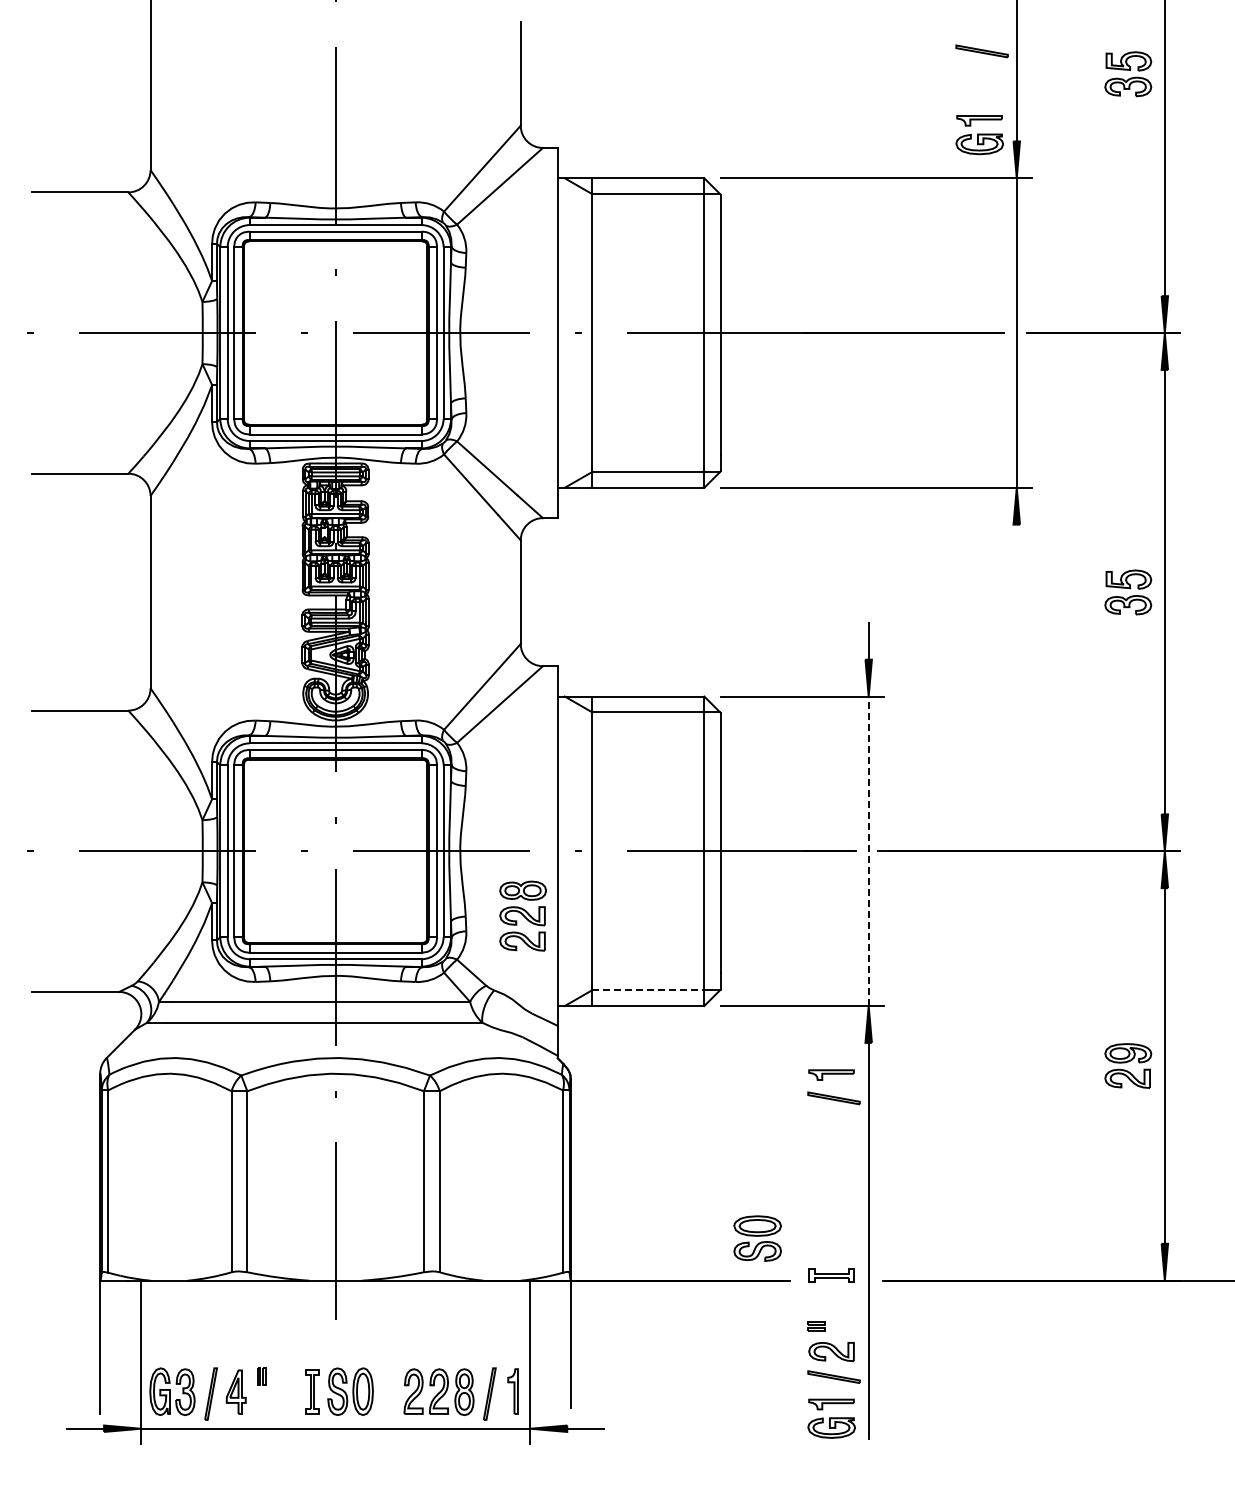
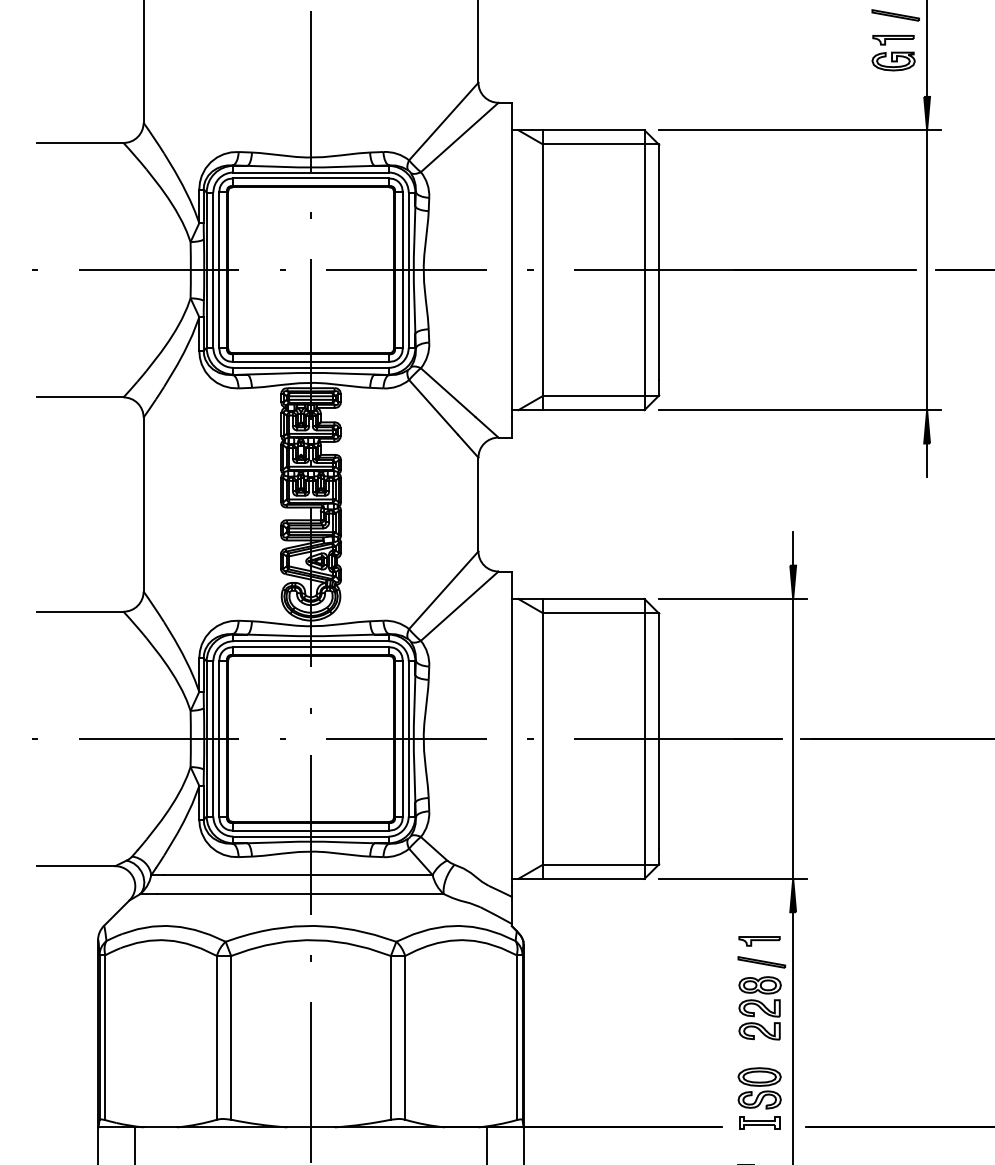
part: (979, 135) -> (893, 53), moved
line: (1016, 542) -> (926, 459), added
line: (868, 851) -> (793, 739), dashed -> solid
part: (522, 915) -> (759, 1007), moved
line: (648, 990) -> (594, 864), dashed -> solid
part: (757, 1238) -> (759, 1088), moved

